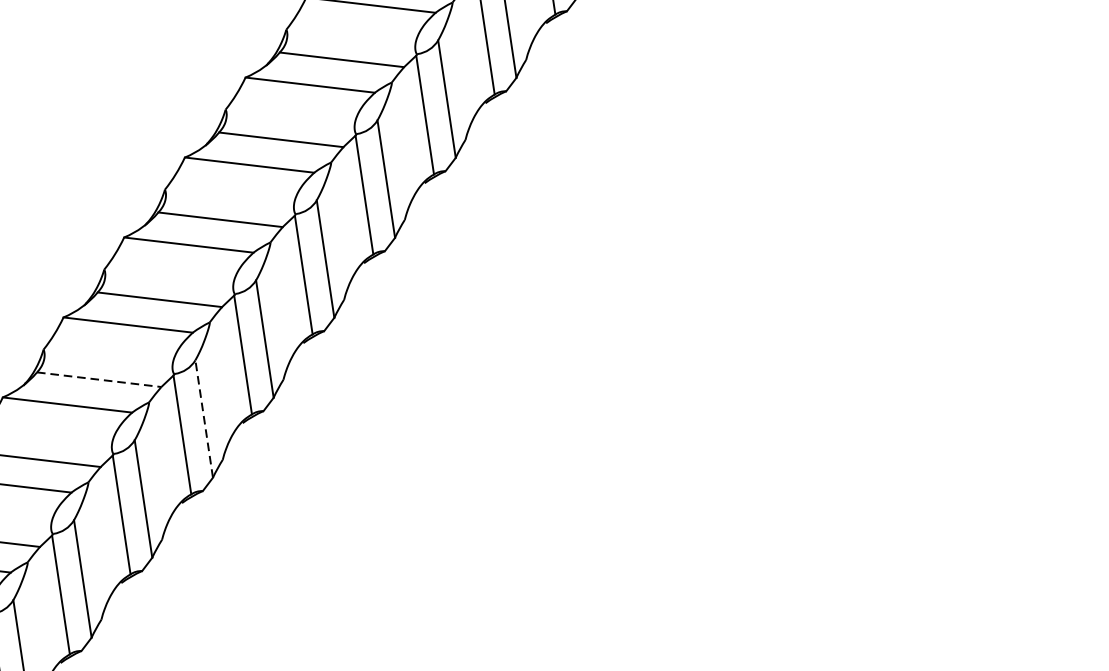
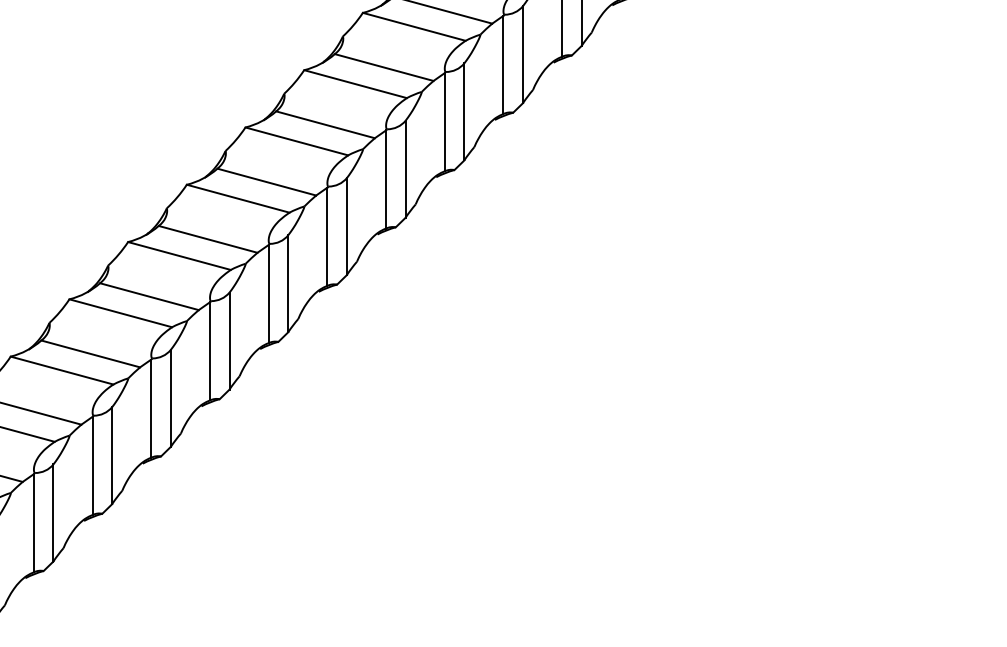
line: (100, 380) -> (91, 354), dashed -> solid
line: (203, 419) -> (170, 398), dashed -> solid

